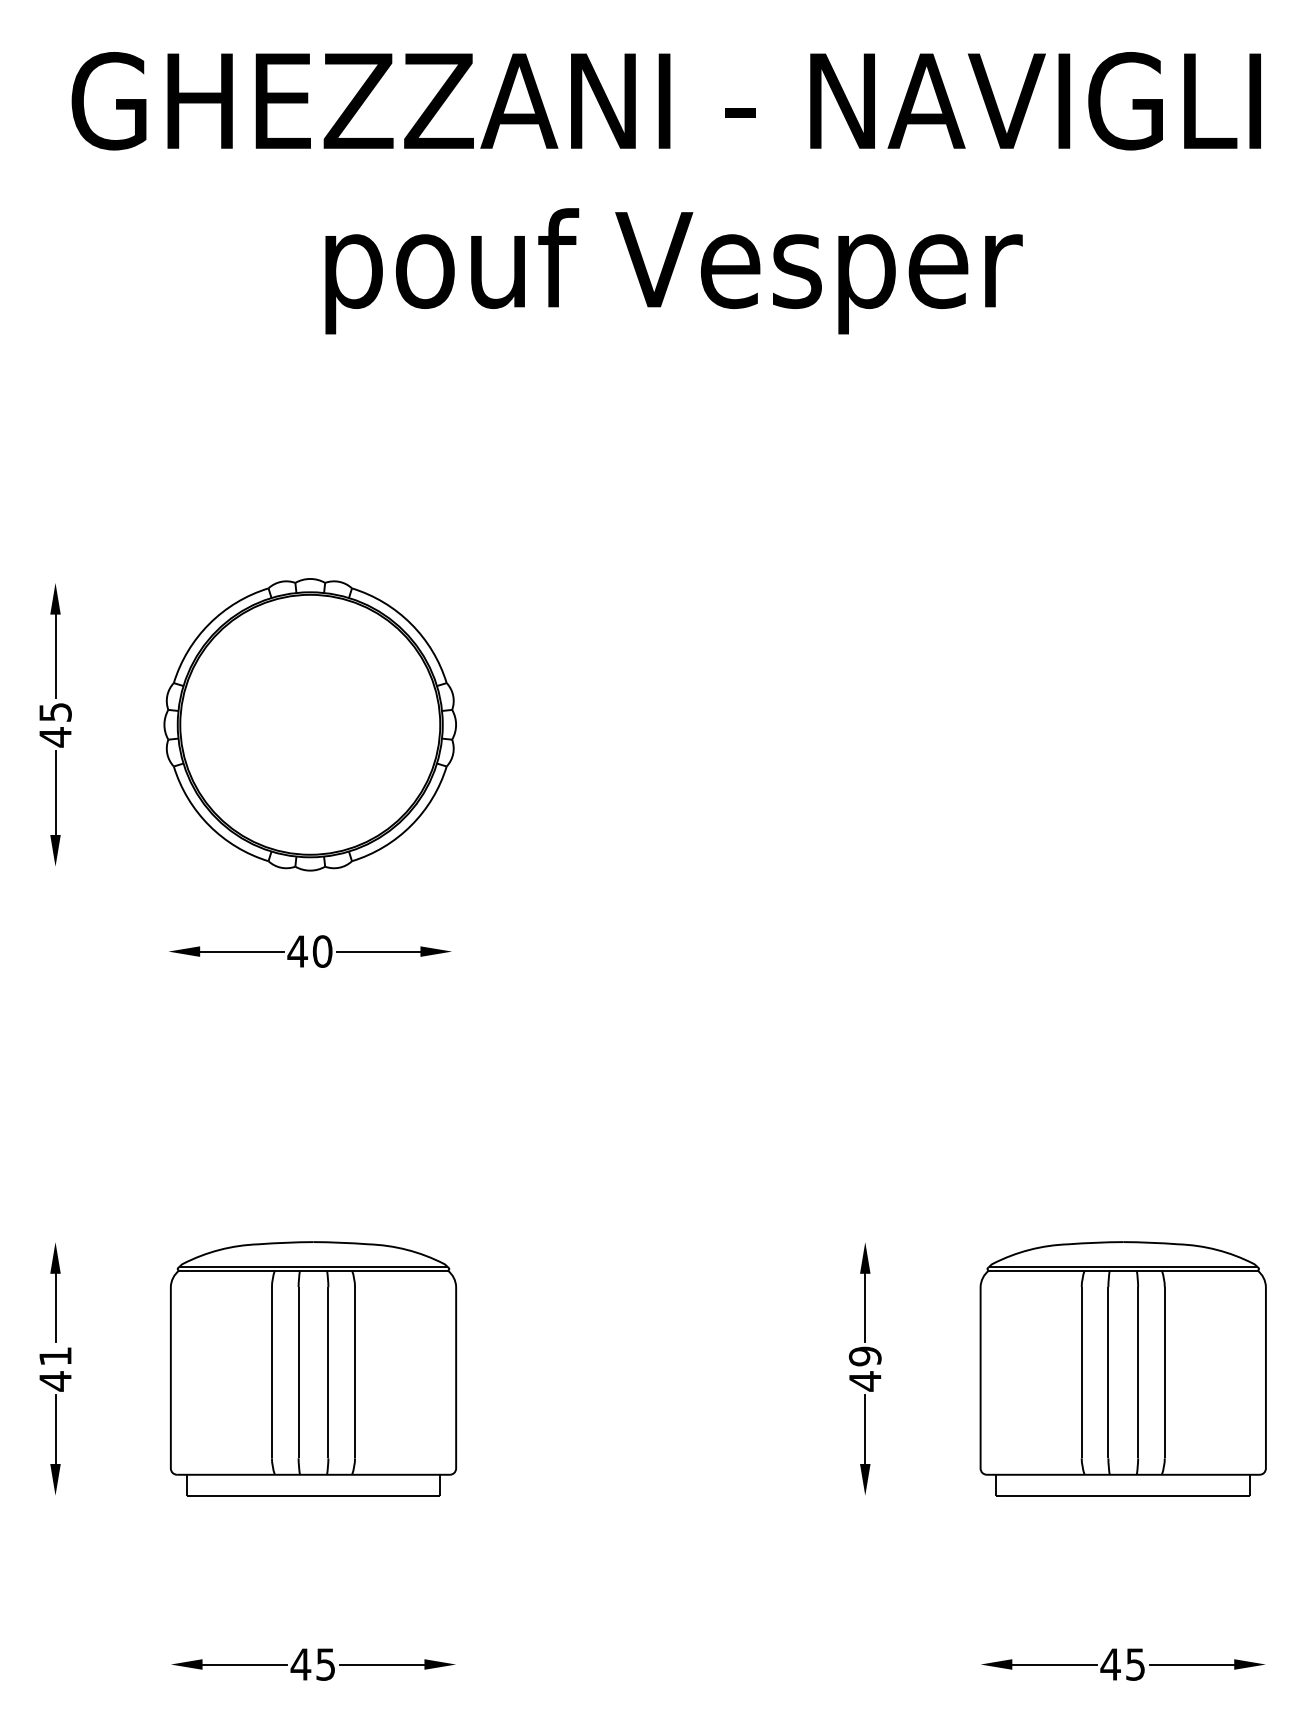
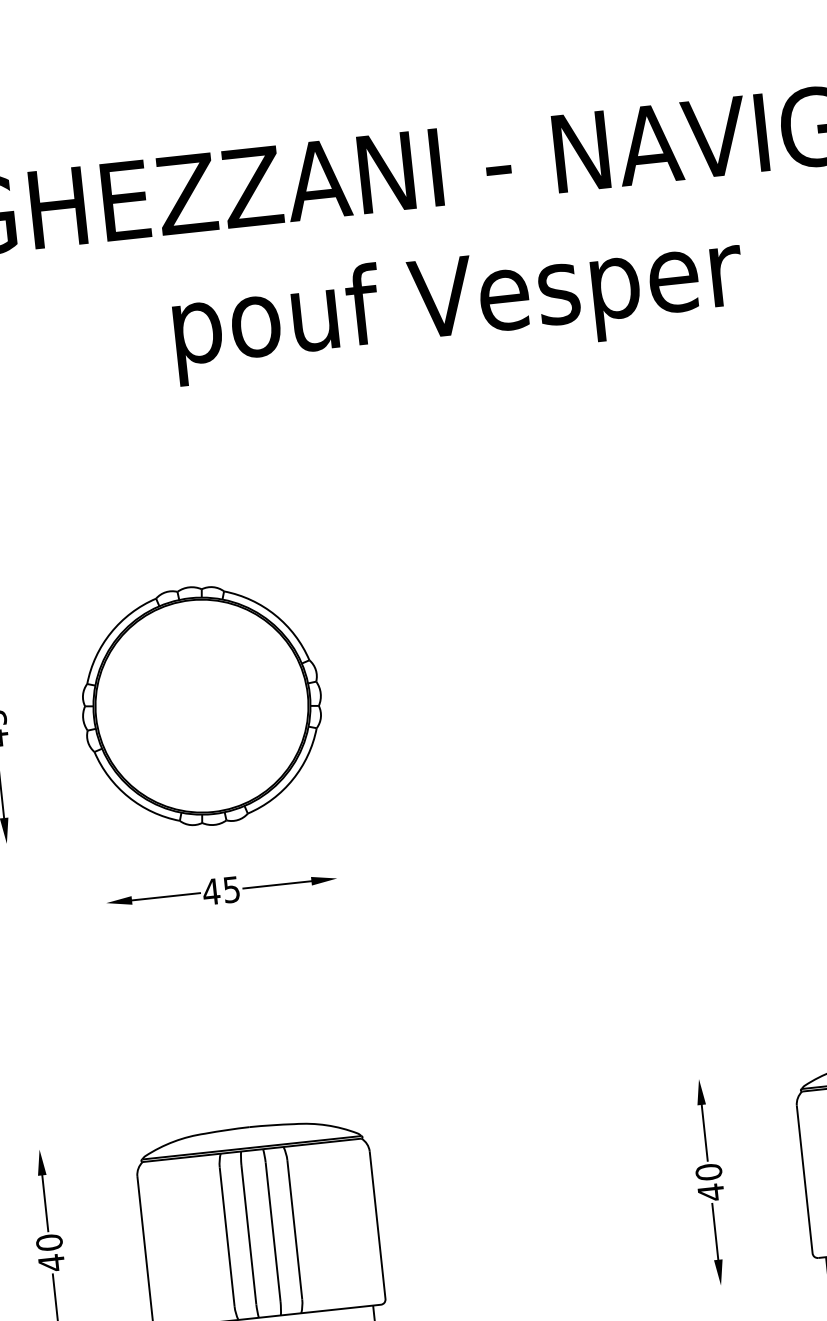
text: (322, 951) -> (231, 889), 40 -> 45
text: (55, 1356) -> (49, 1242), 41 -> 40
text: (865, 1356) -> (709, 1172), 49 -> 40

